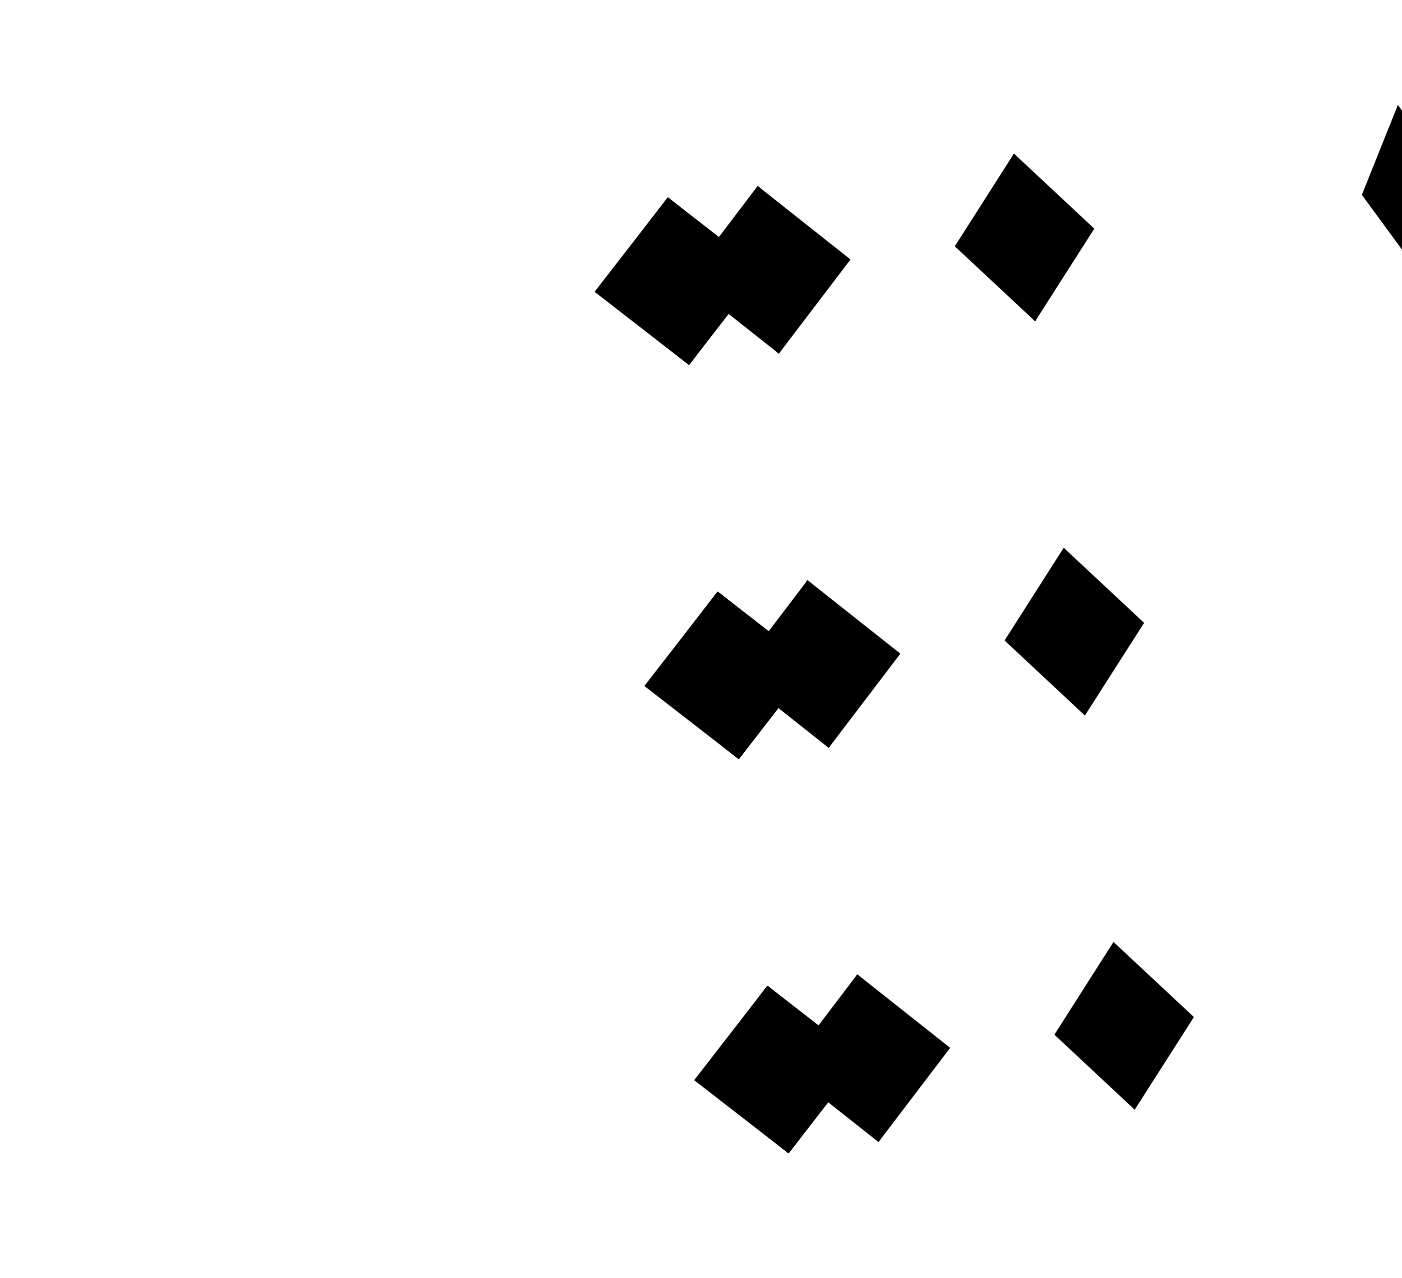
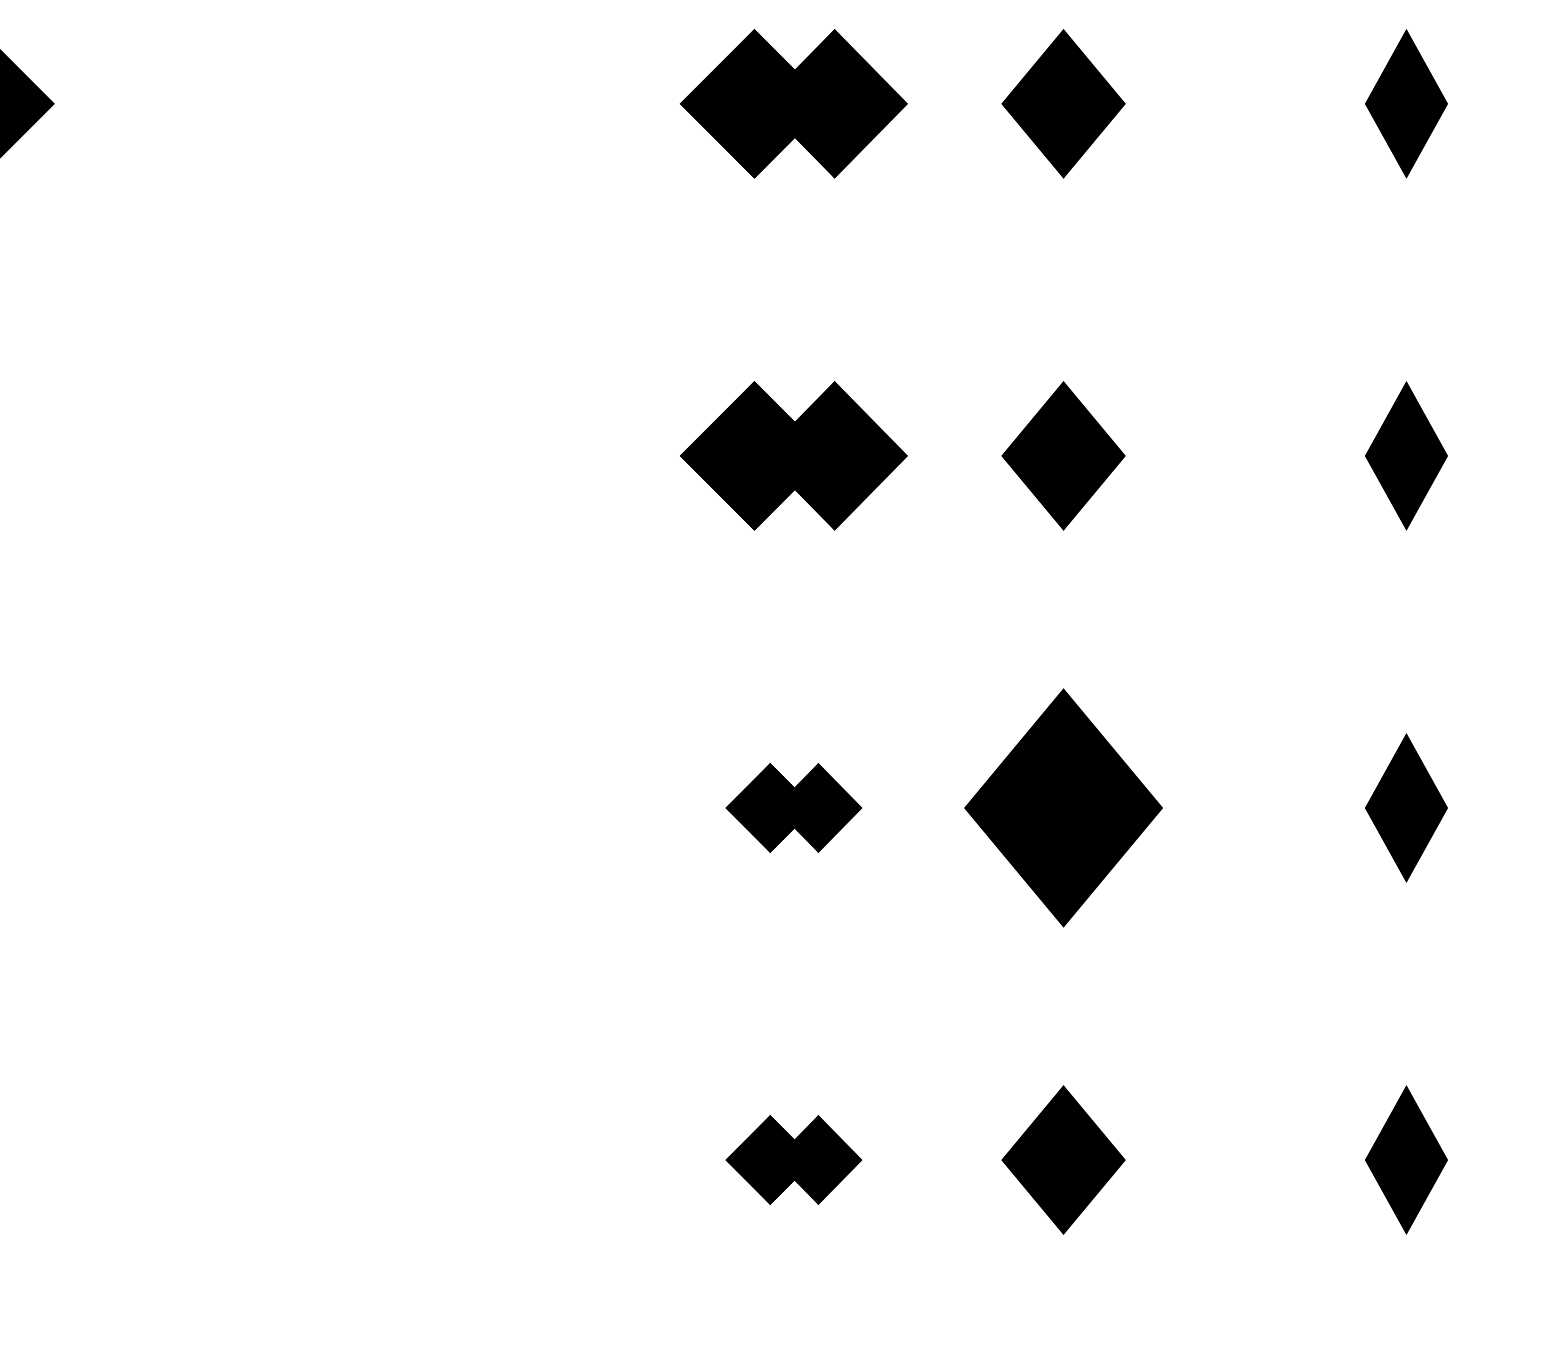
part: (1074, 631) -> (1063, 807), size x1.6
part: (771, 669) -> (793, 807), size x0.6
part: (821, 1063) -> (793, 1159), size x0.6

